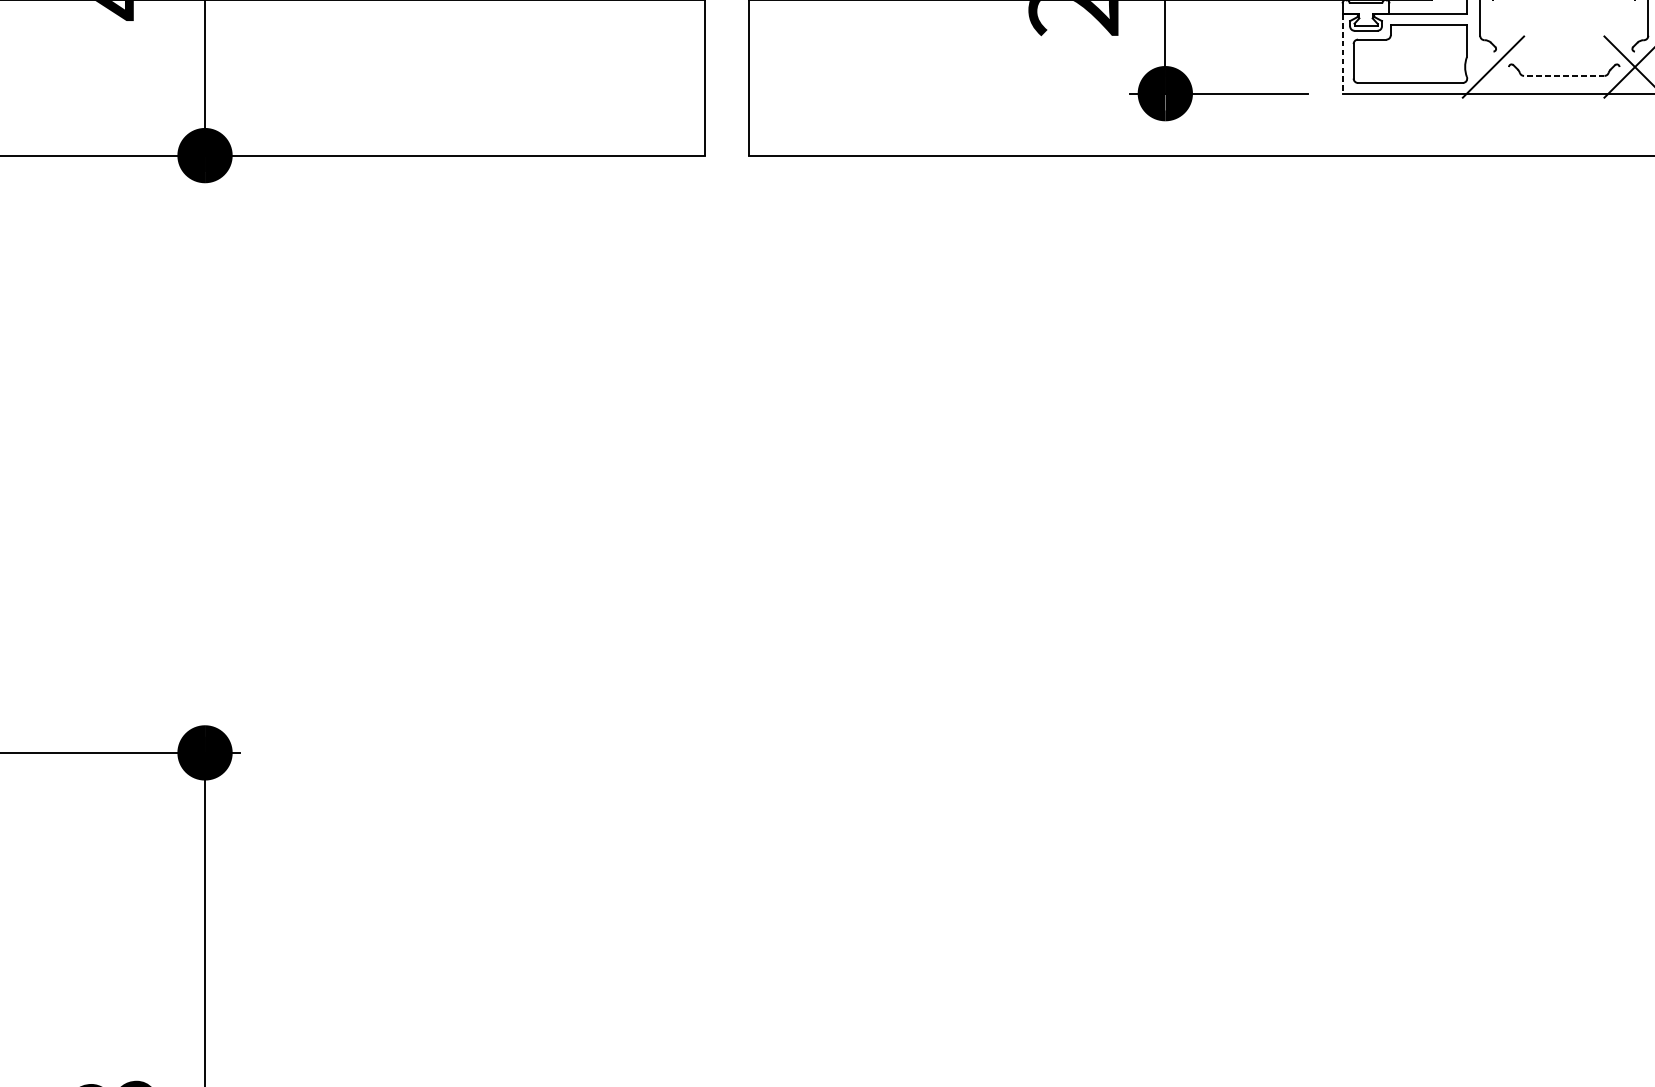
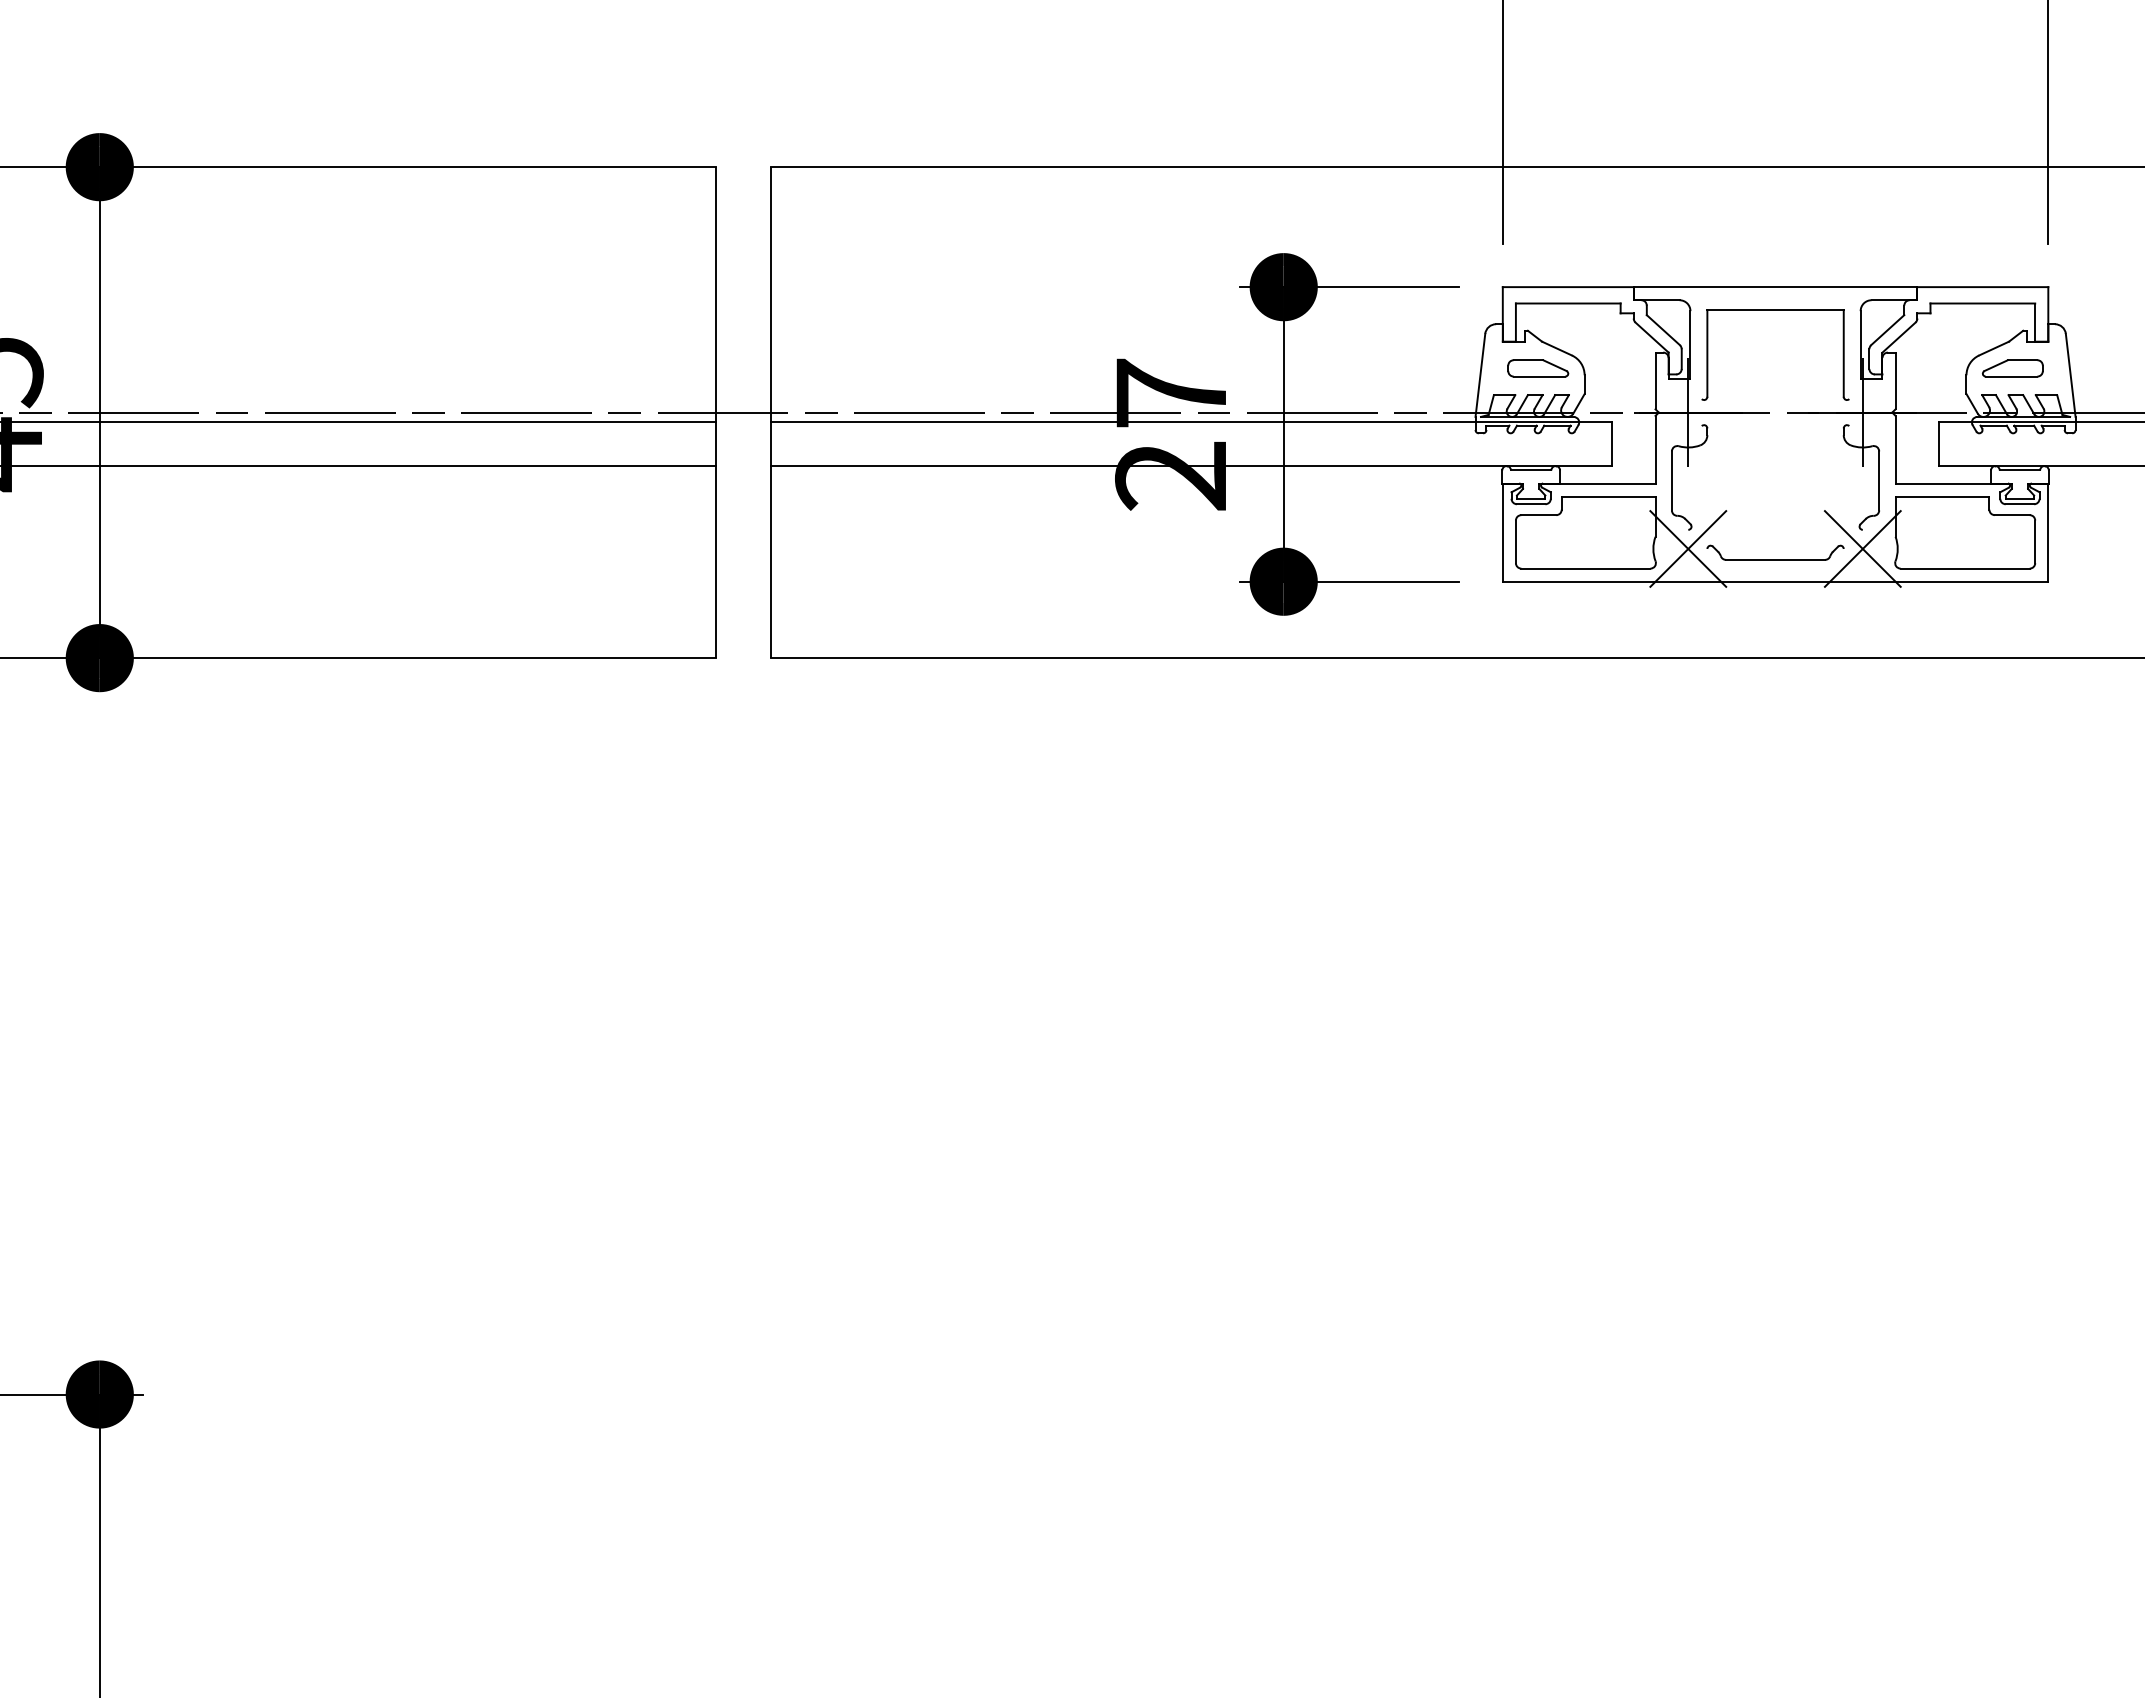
line: (1342, 54) -> (1502, 533), dashed -> solid
line: (1492, 66) -> (1687, 548), added
line: (1564, 75) -> (1775, 559), dashed -> solid

